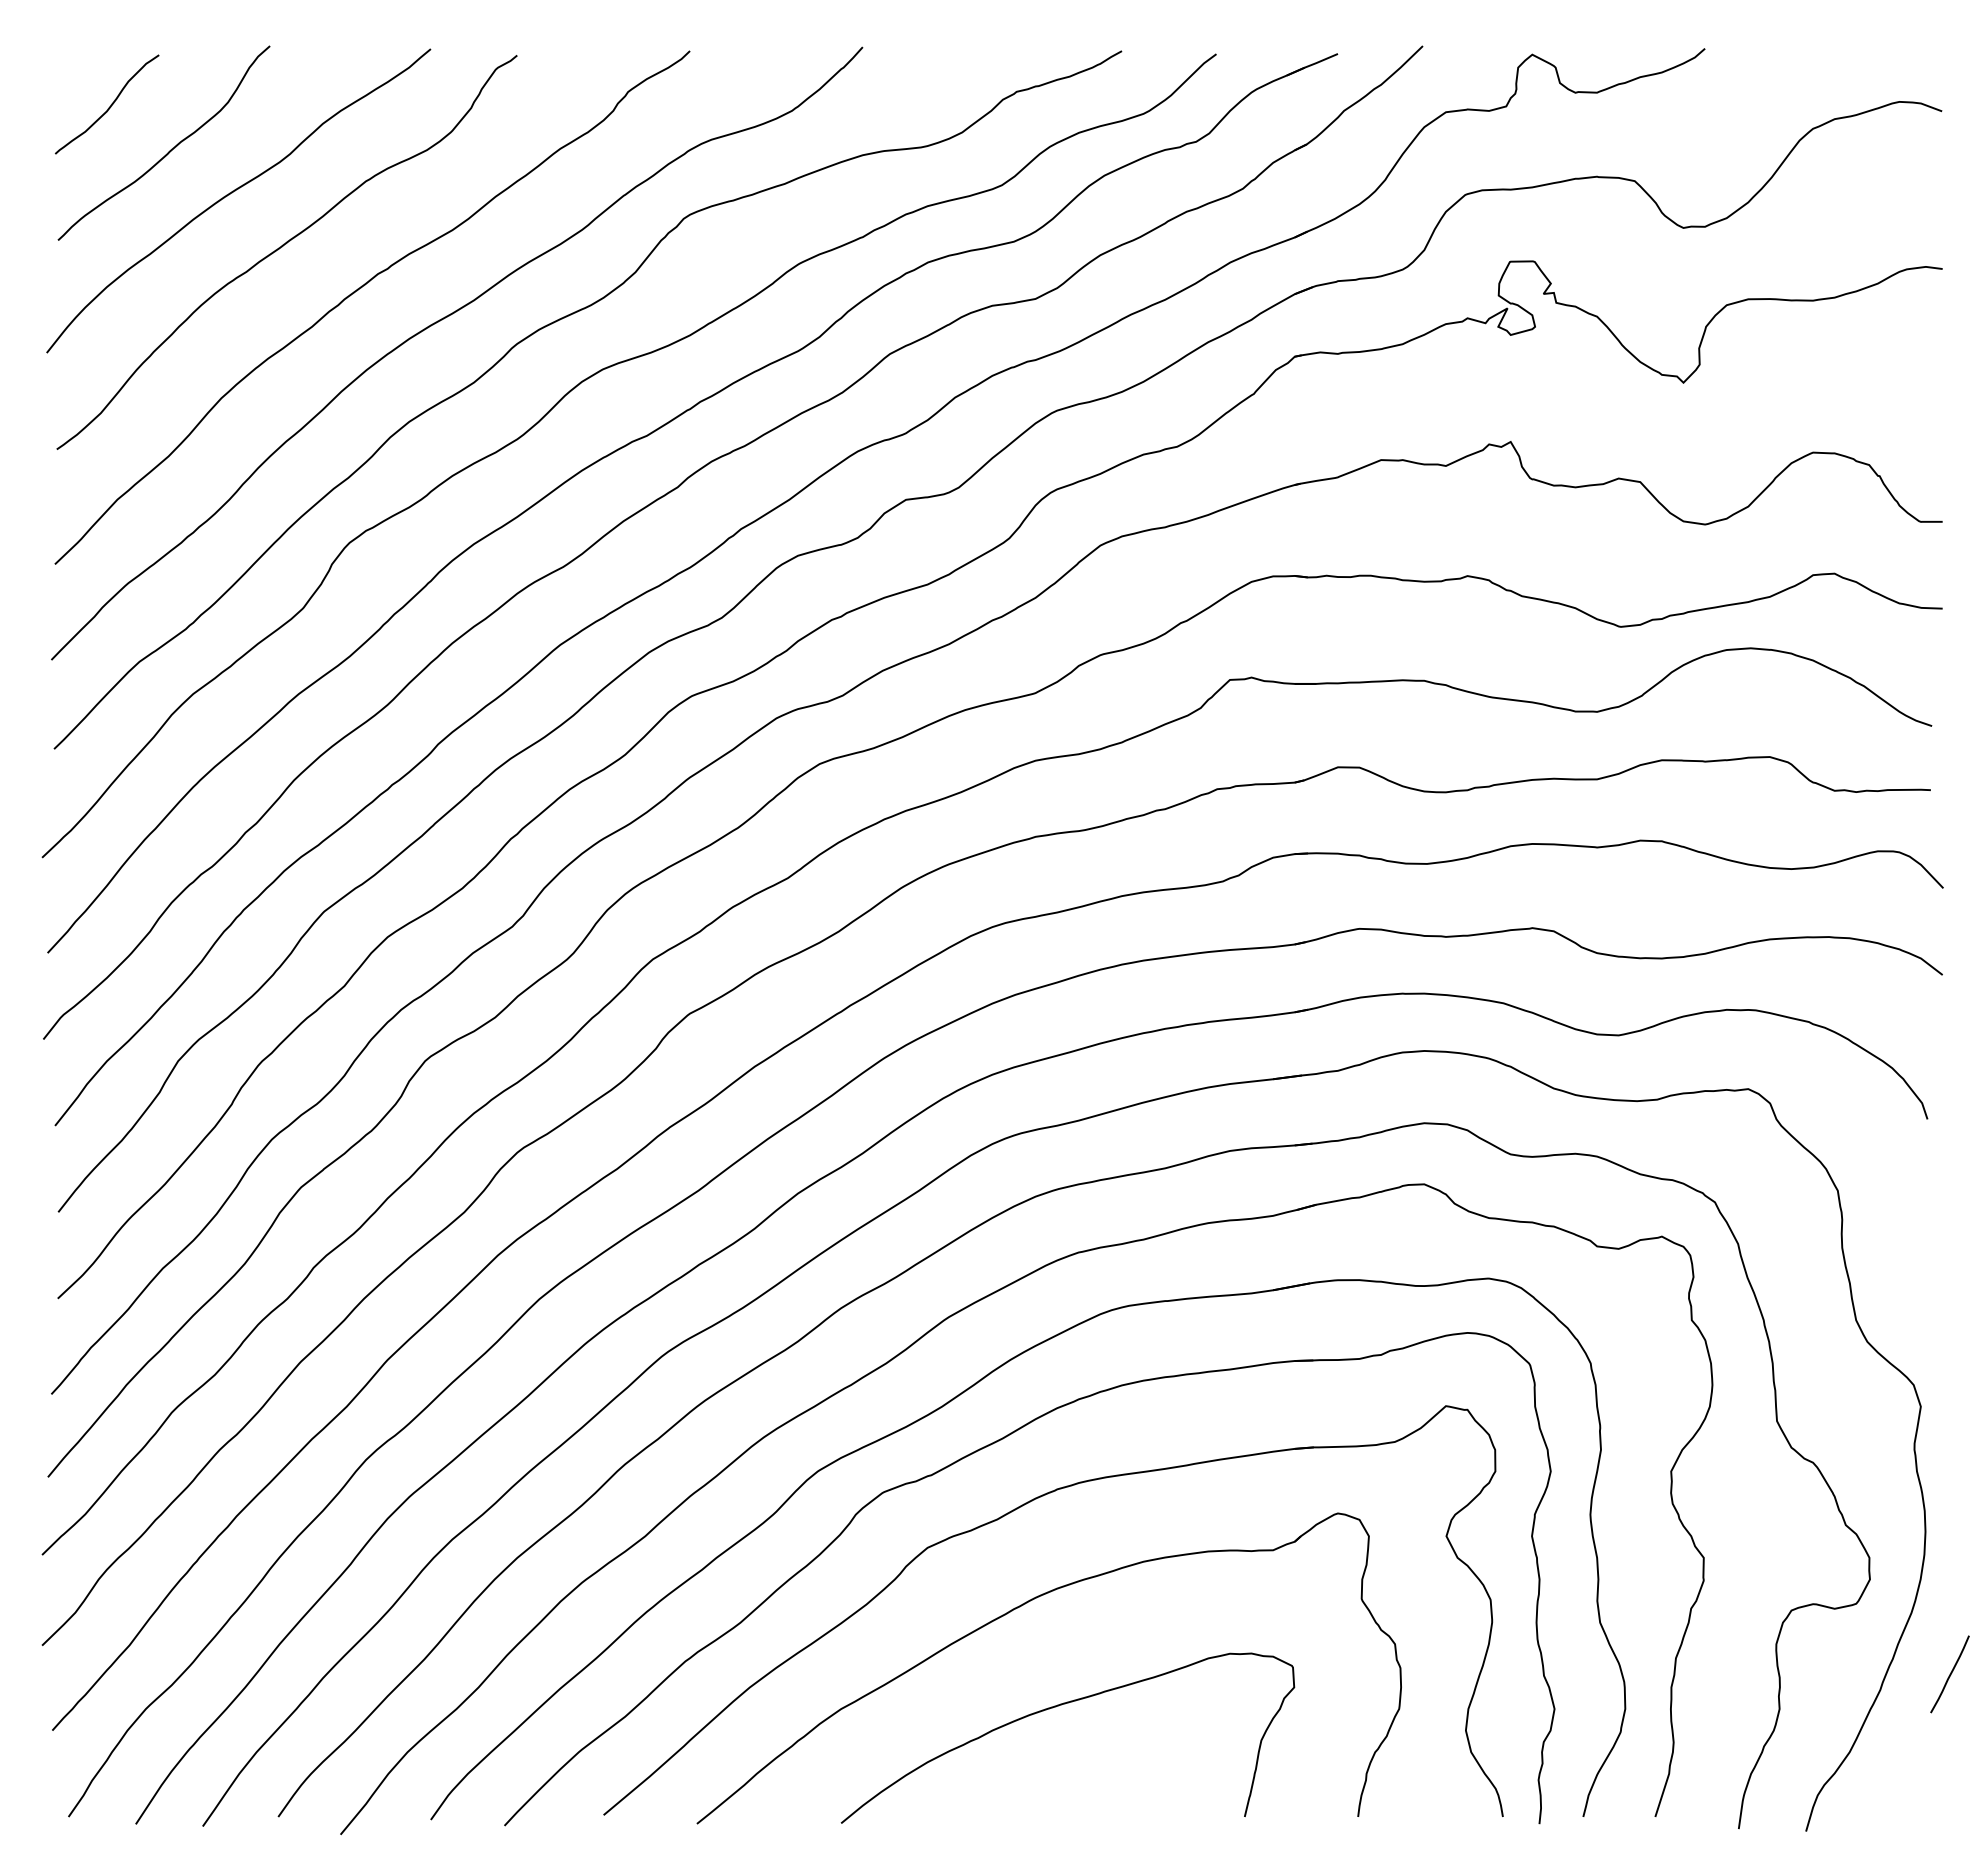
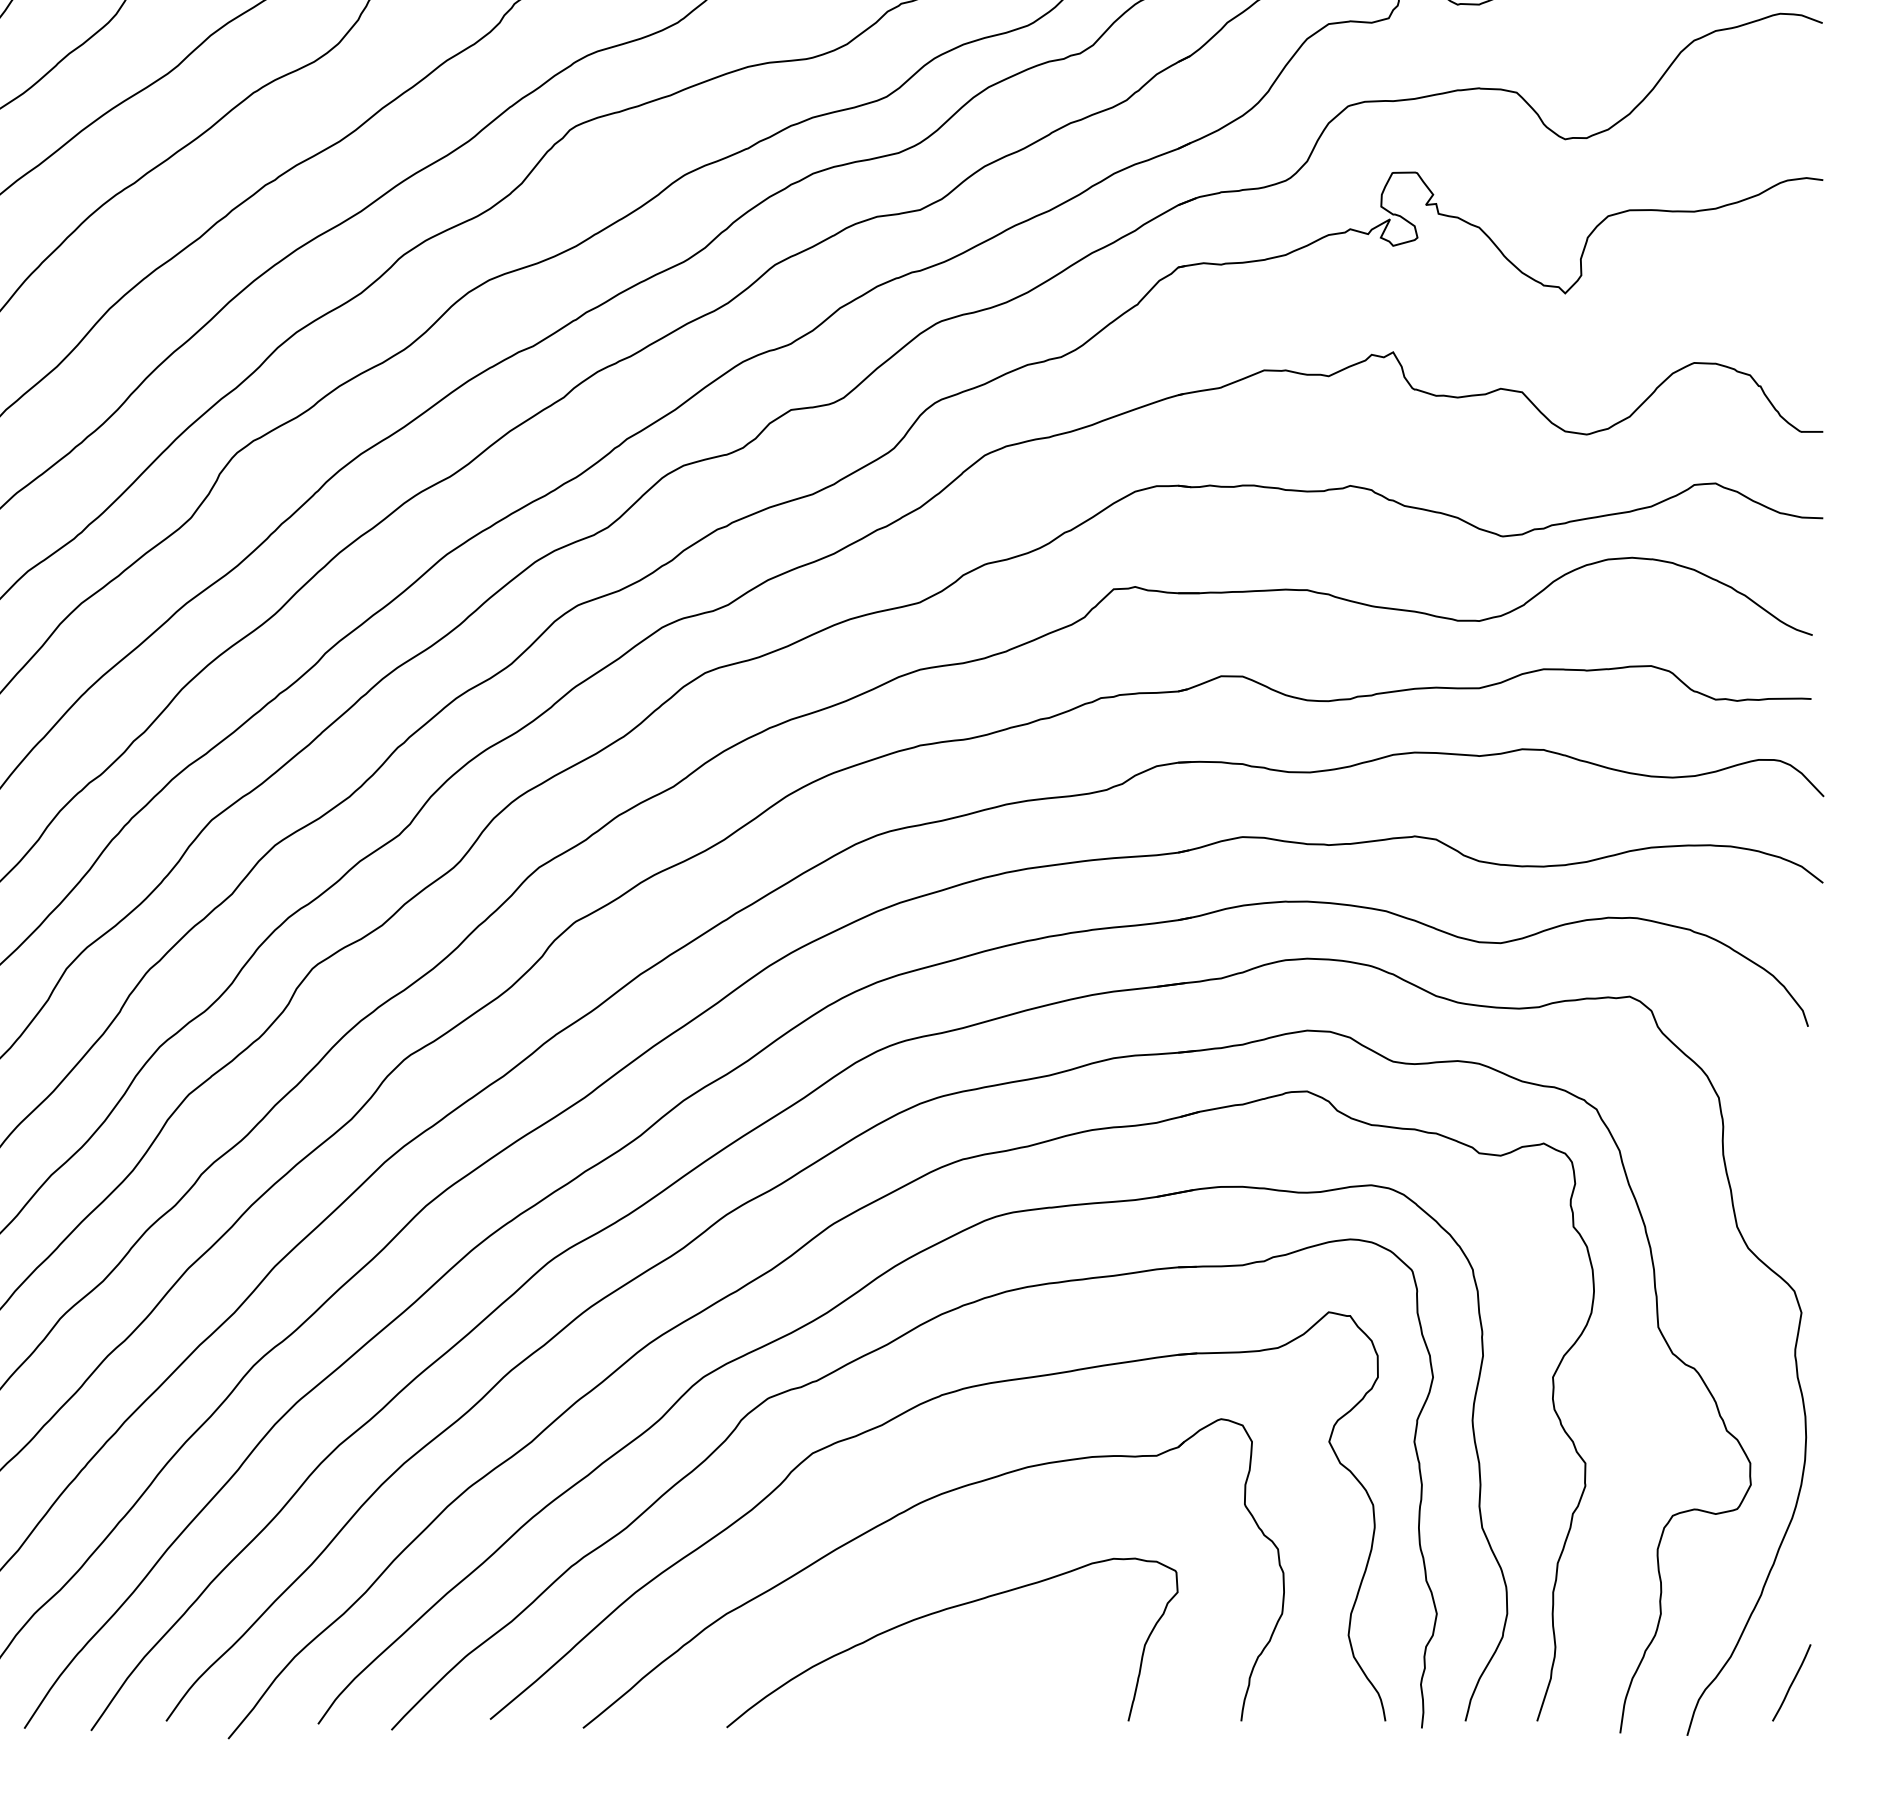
line: (1949, 1674) -> (1791, 1683), moved

